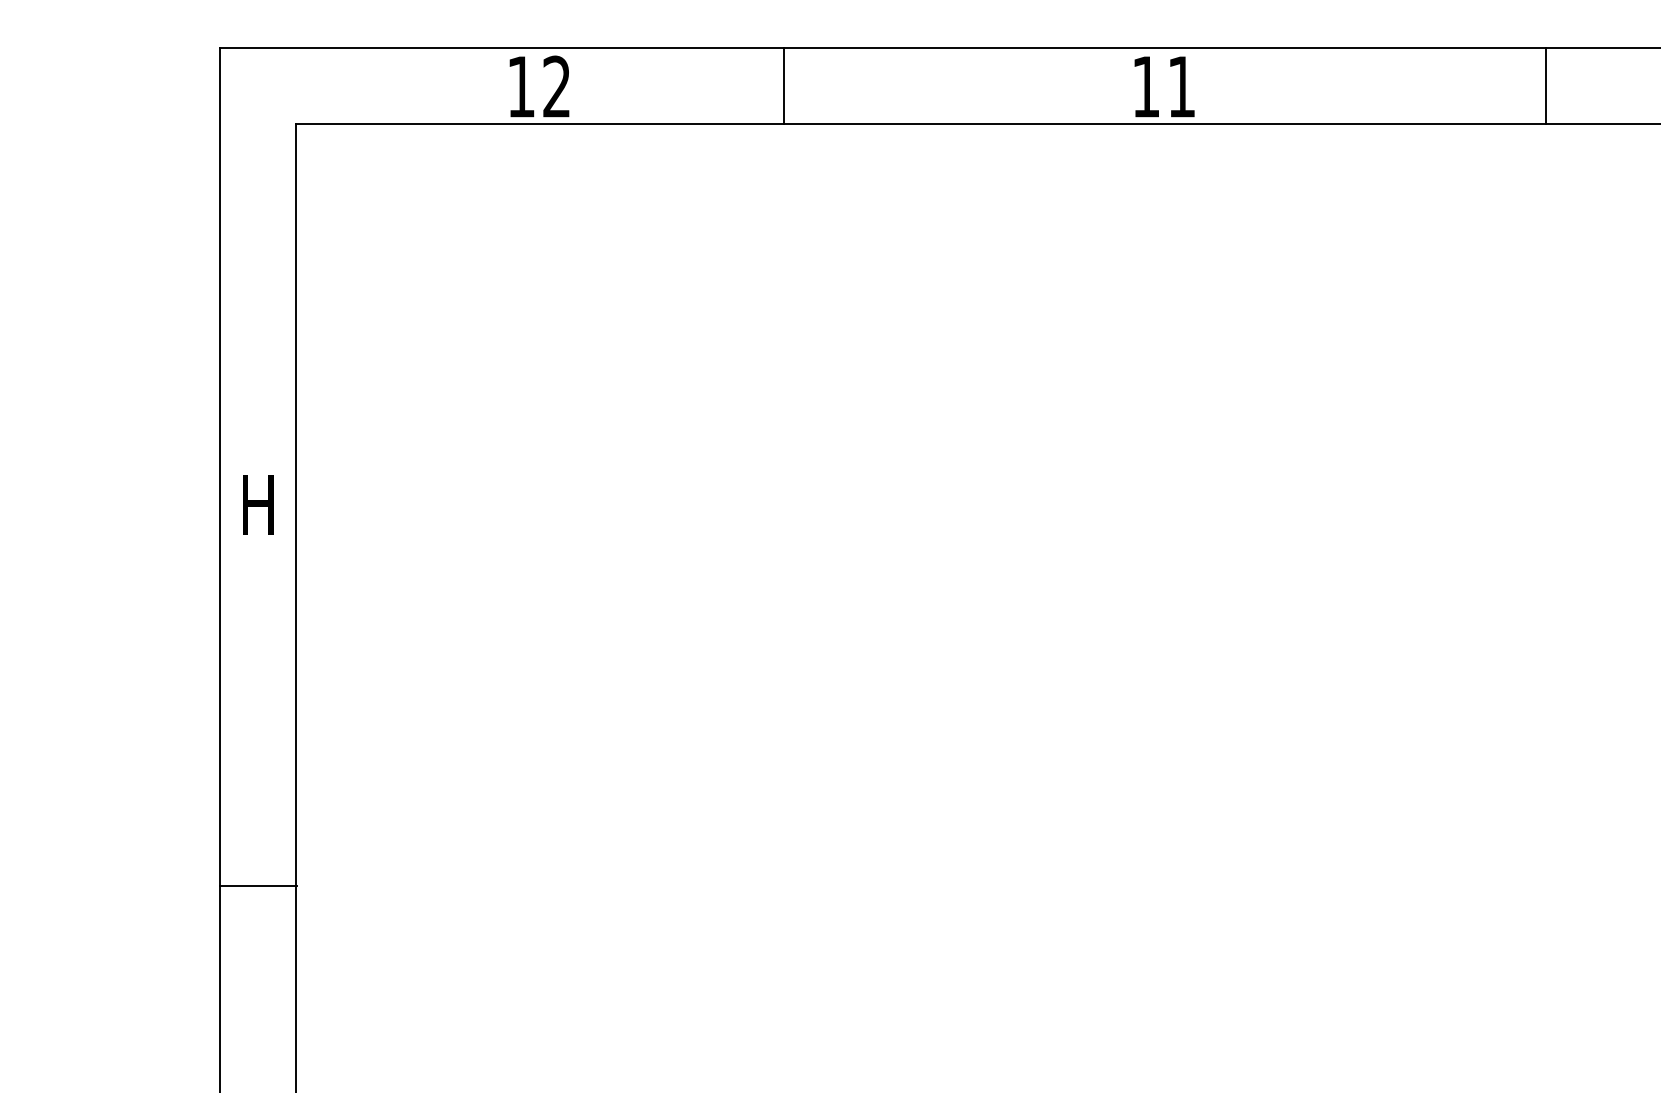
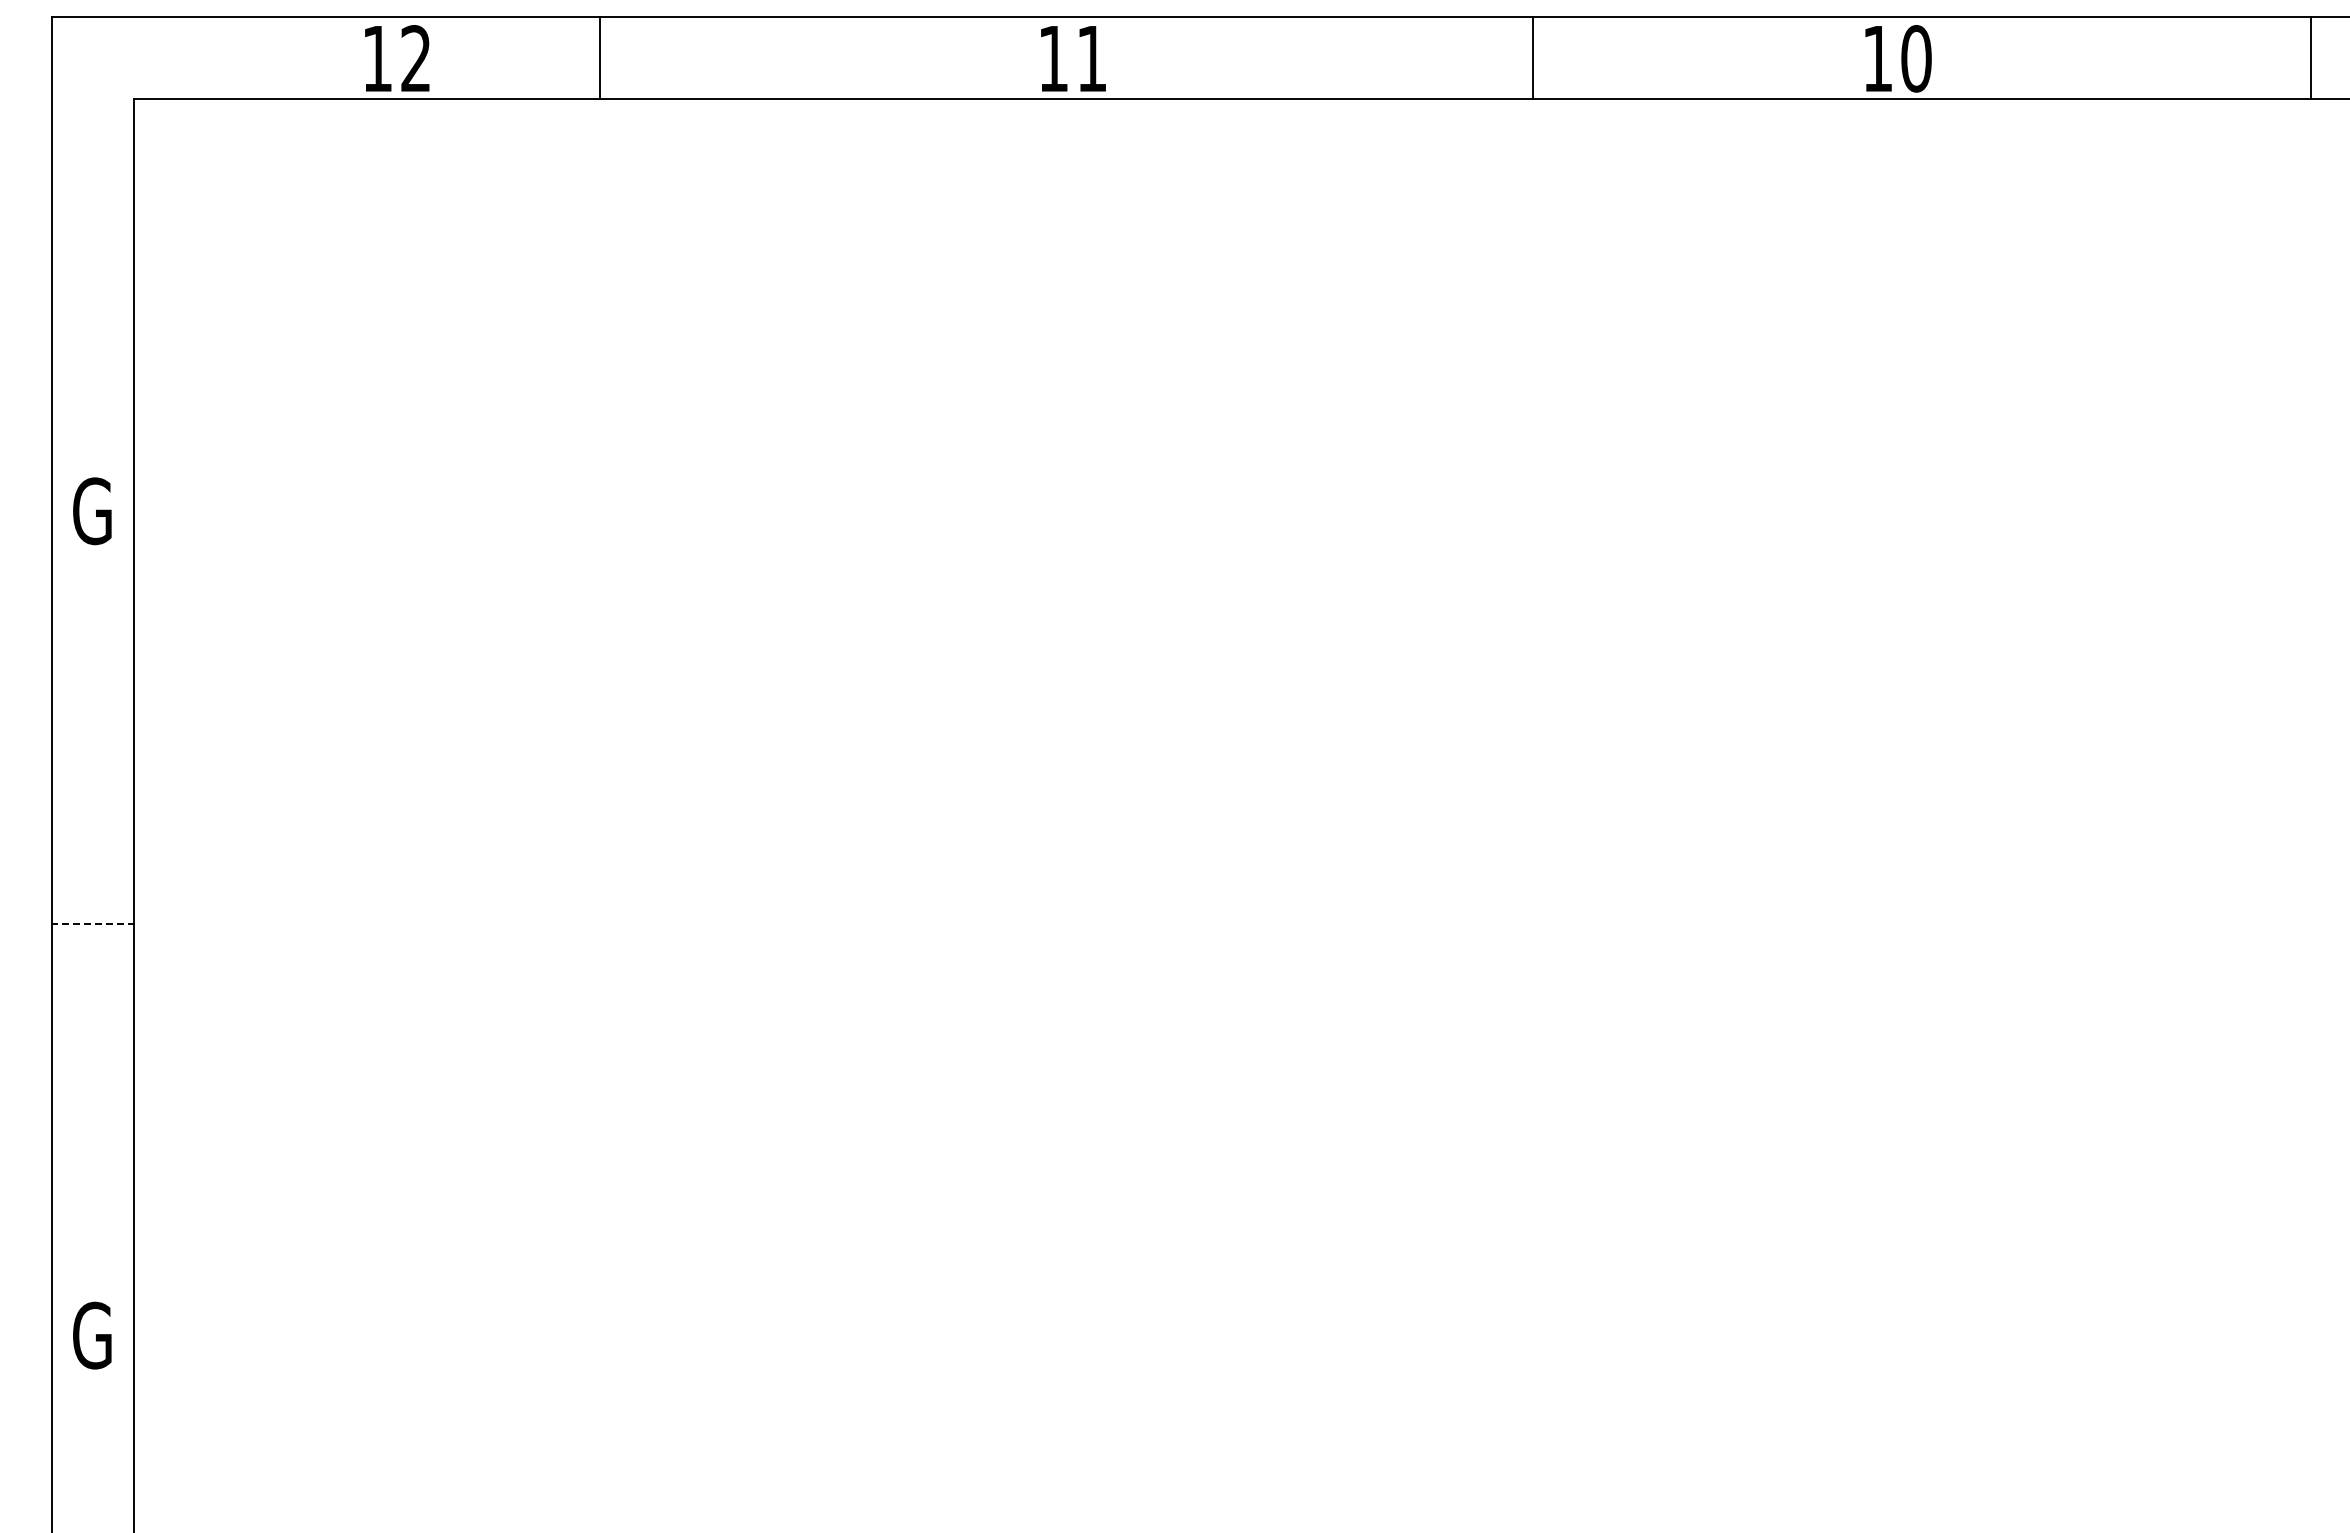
line: (784, 85) -> (600, 57), moved
line: (1546, 85) -> (1533, 57), moved
text: (257, 505) -> (92, 511), H -> G
line: (257, 886) -> (92, 923), solid -> dashed

